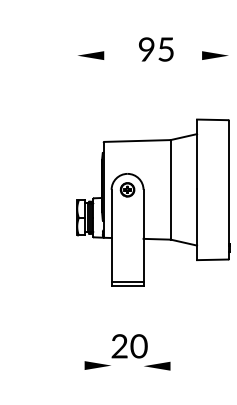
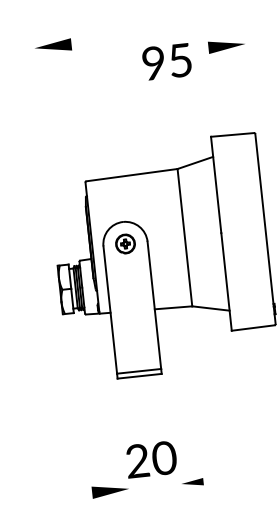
text: (156, 49) -> (167, 61), moved
part: (91, 55) -> (54, 46), moved
part: (157, 365) -> (192, 481), size x0.6

